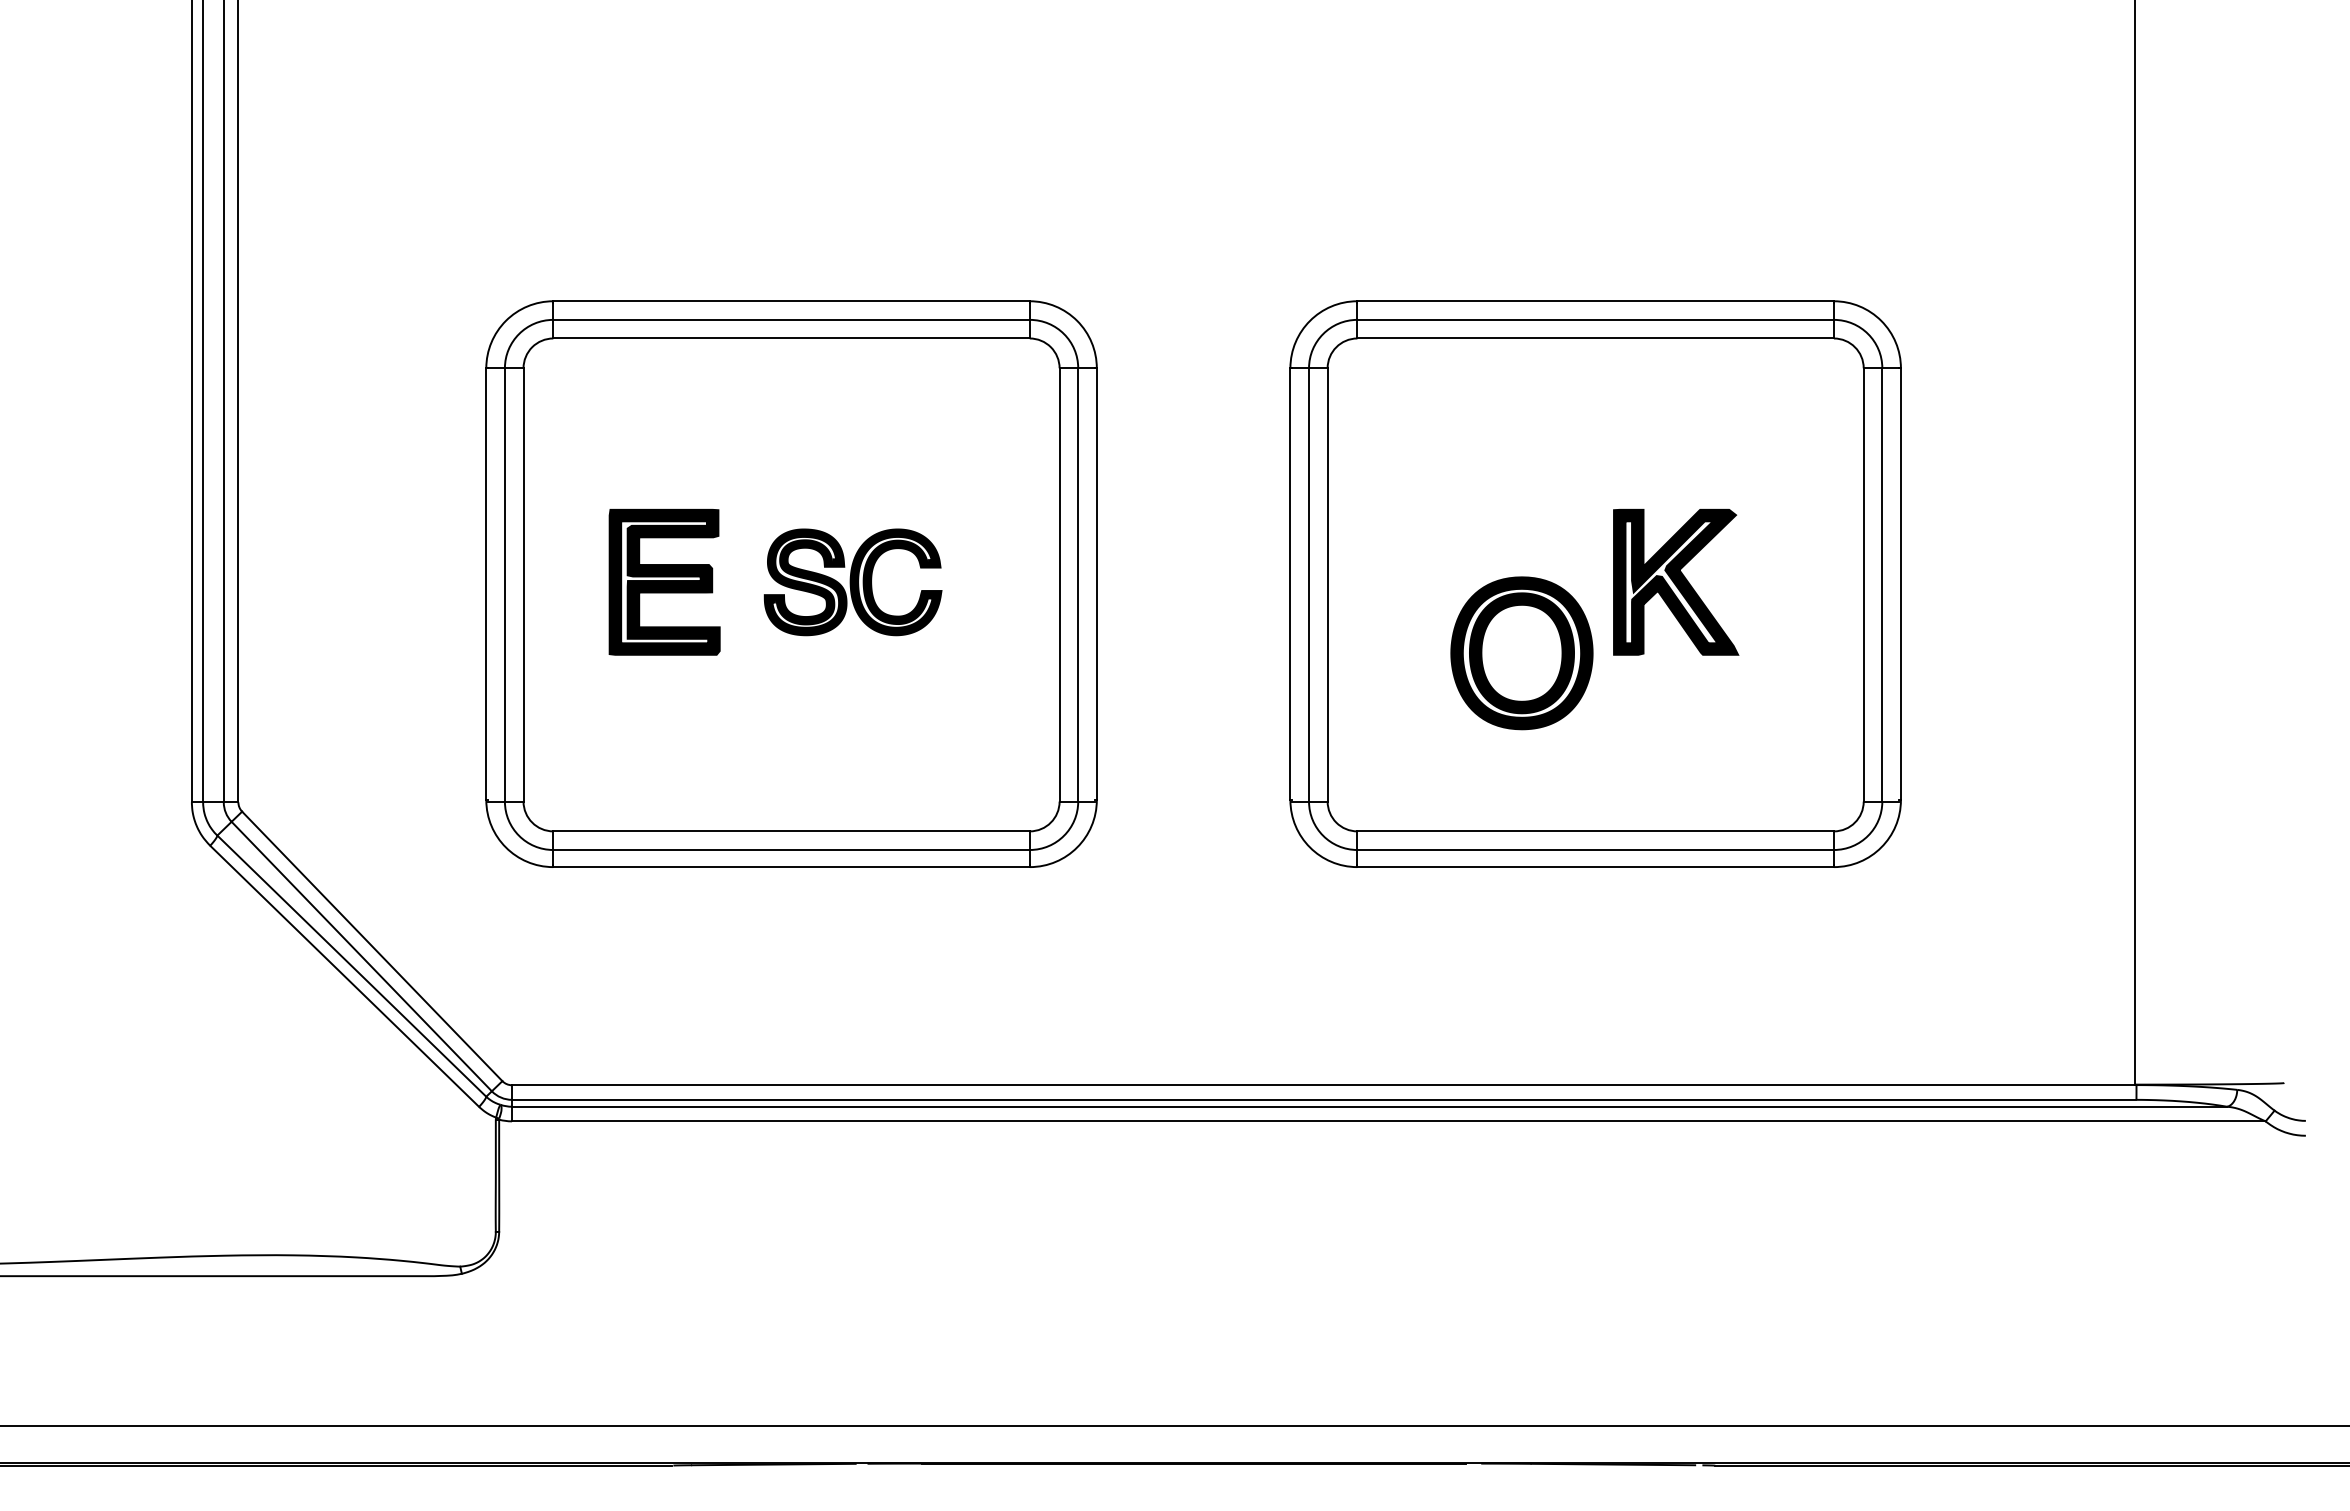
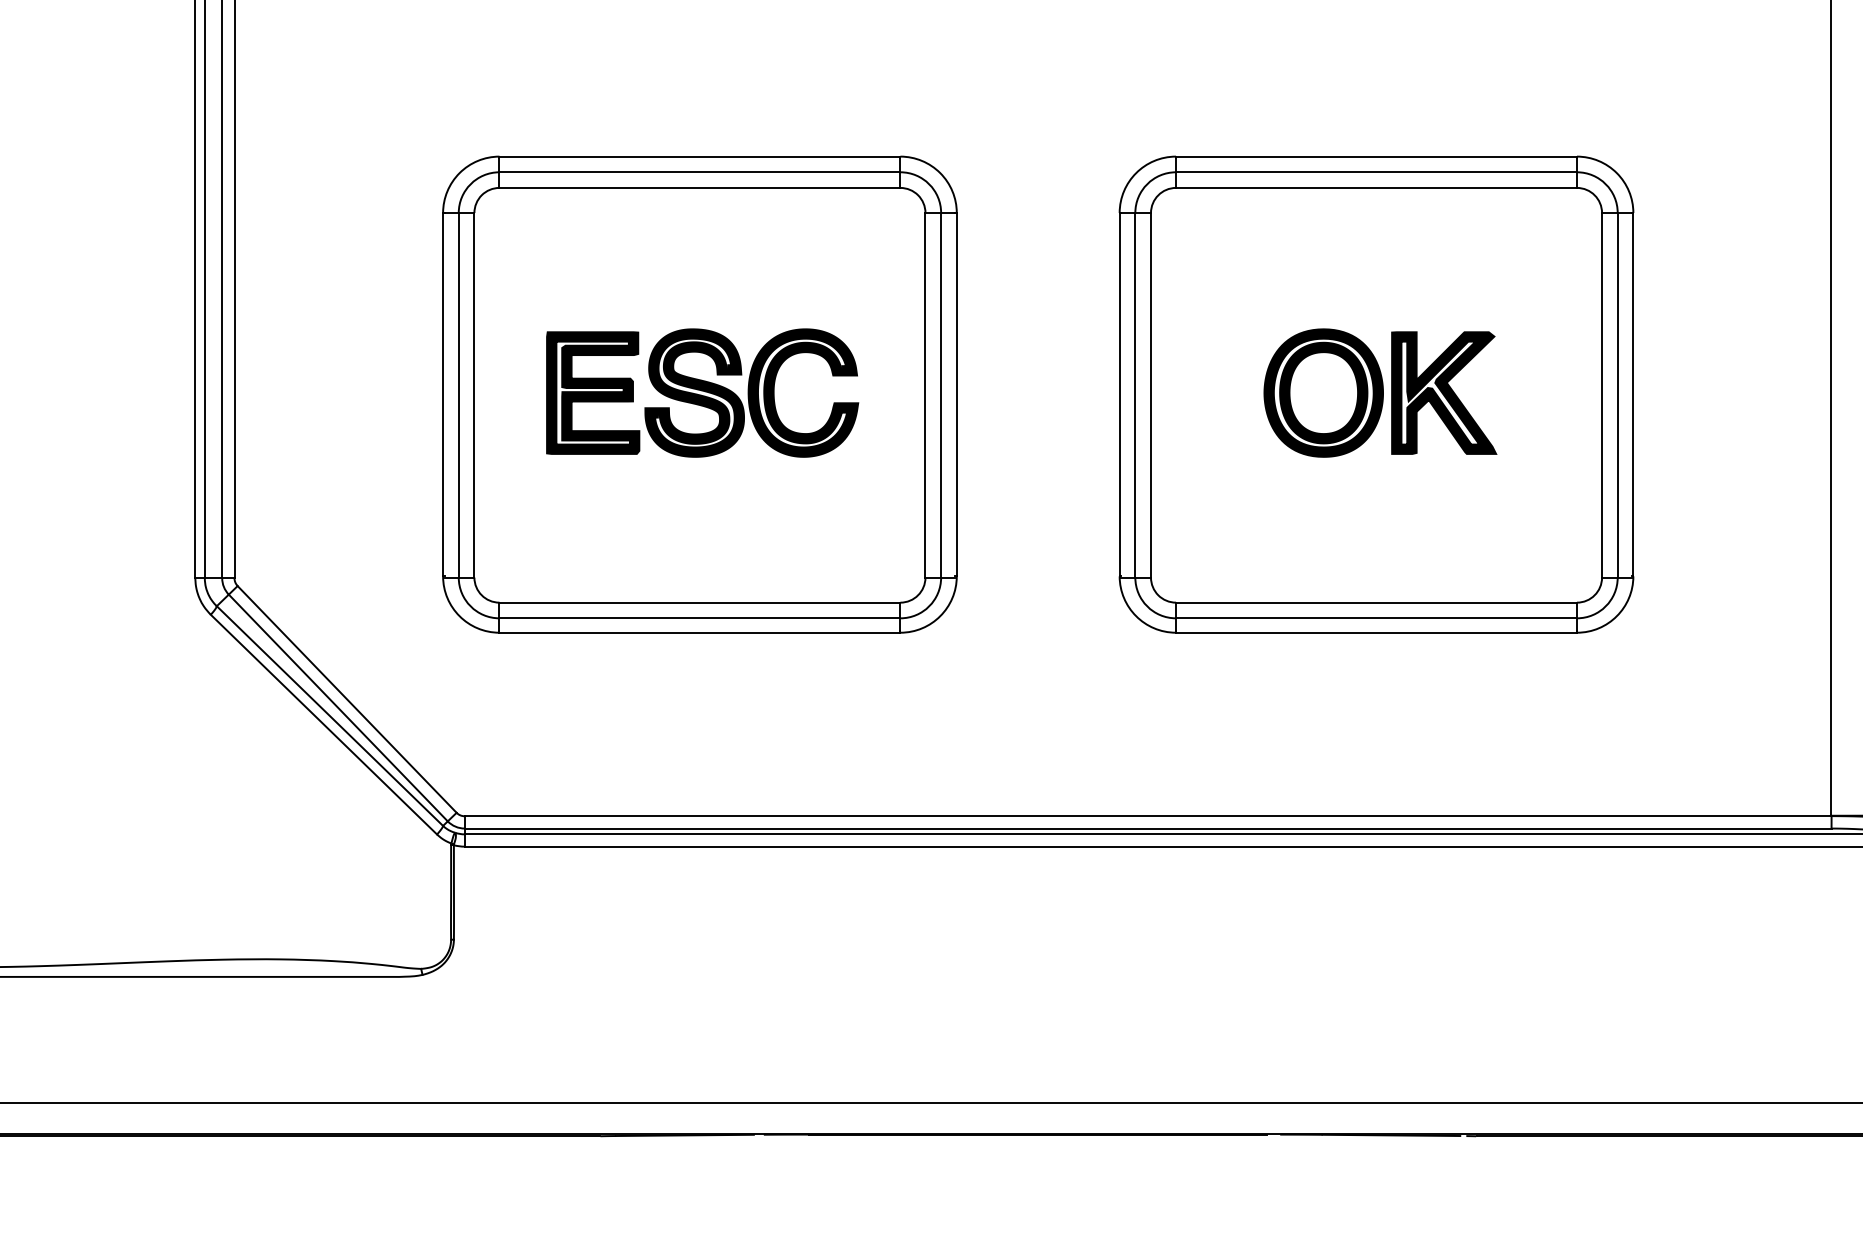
part: (852, 582) -> (751, 393), size x1.43
part: (1521, 653) -> (1323, 393), moved

